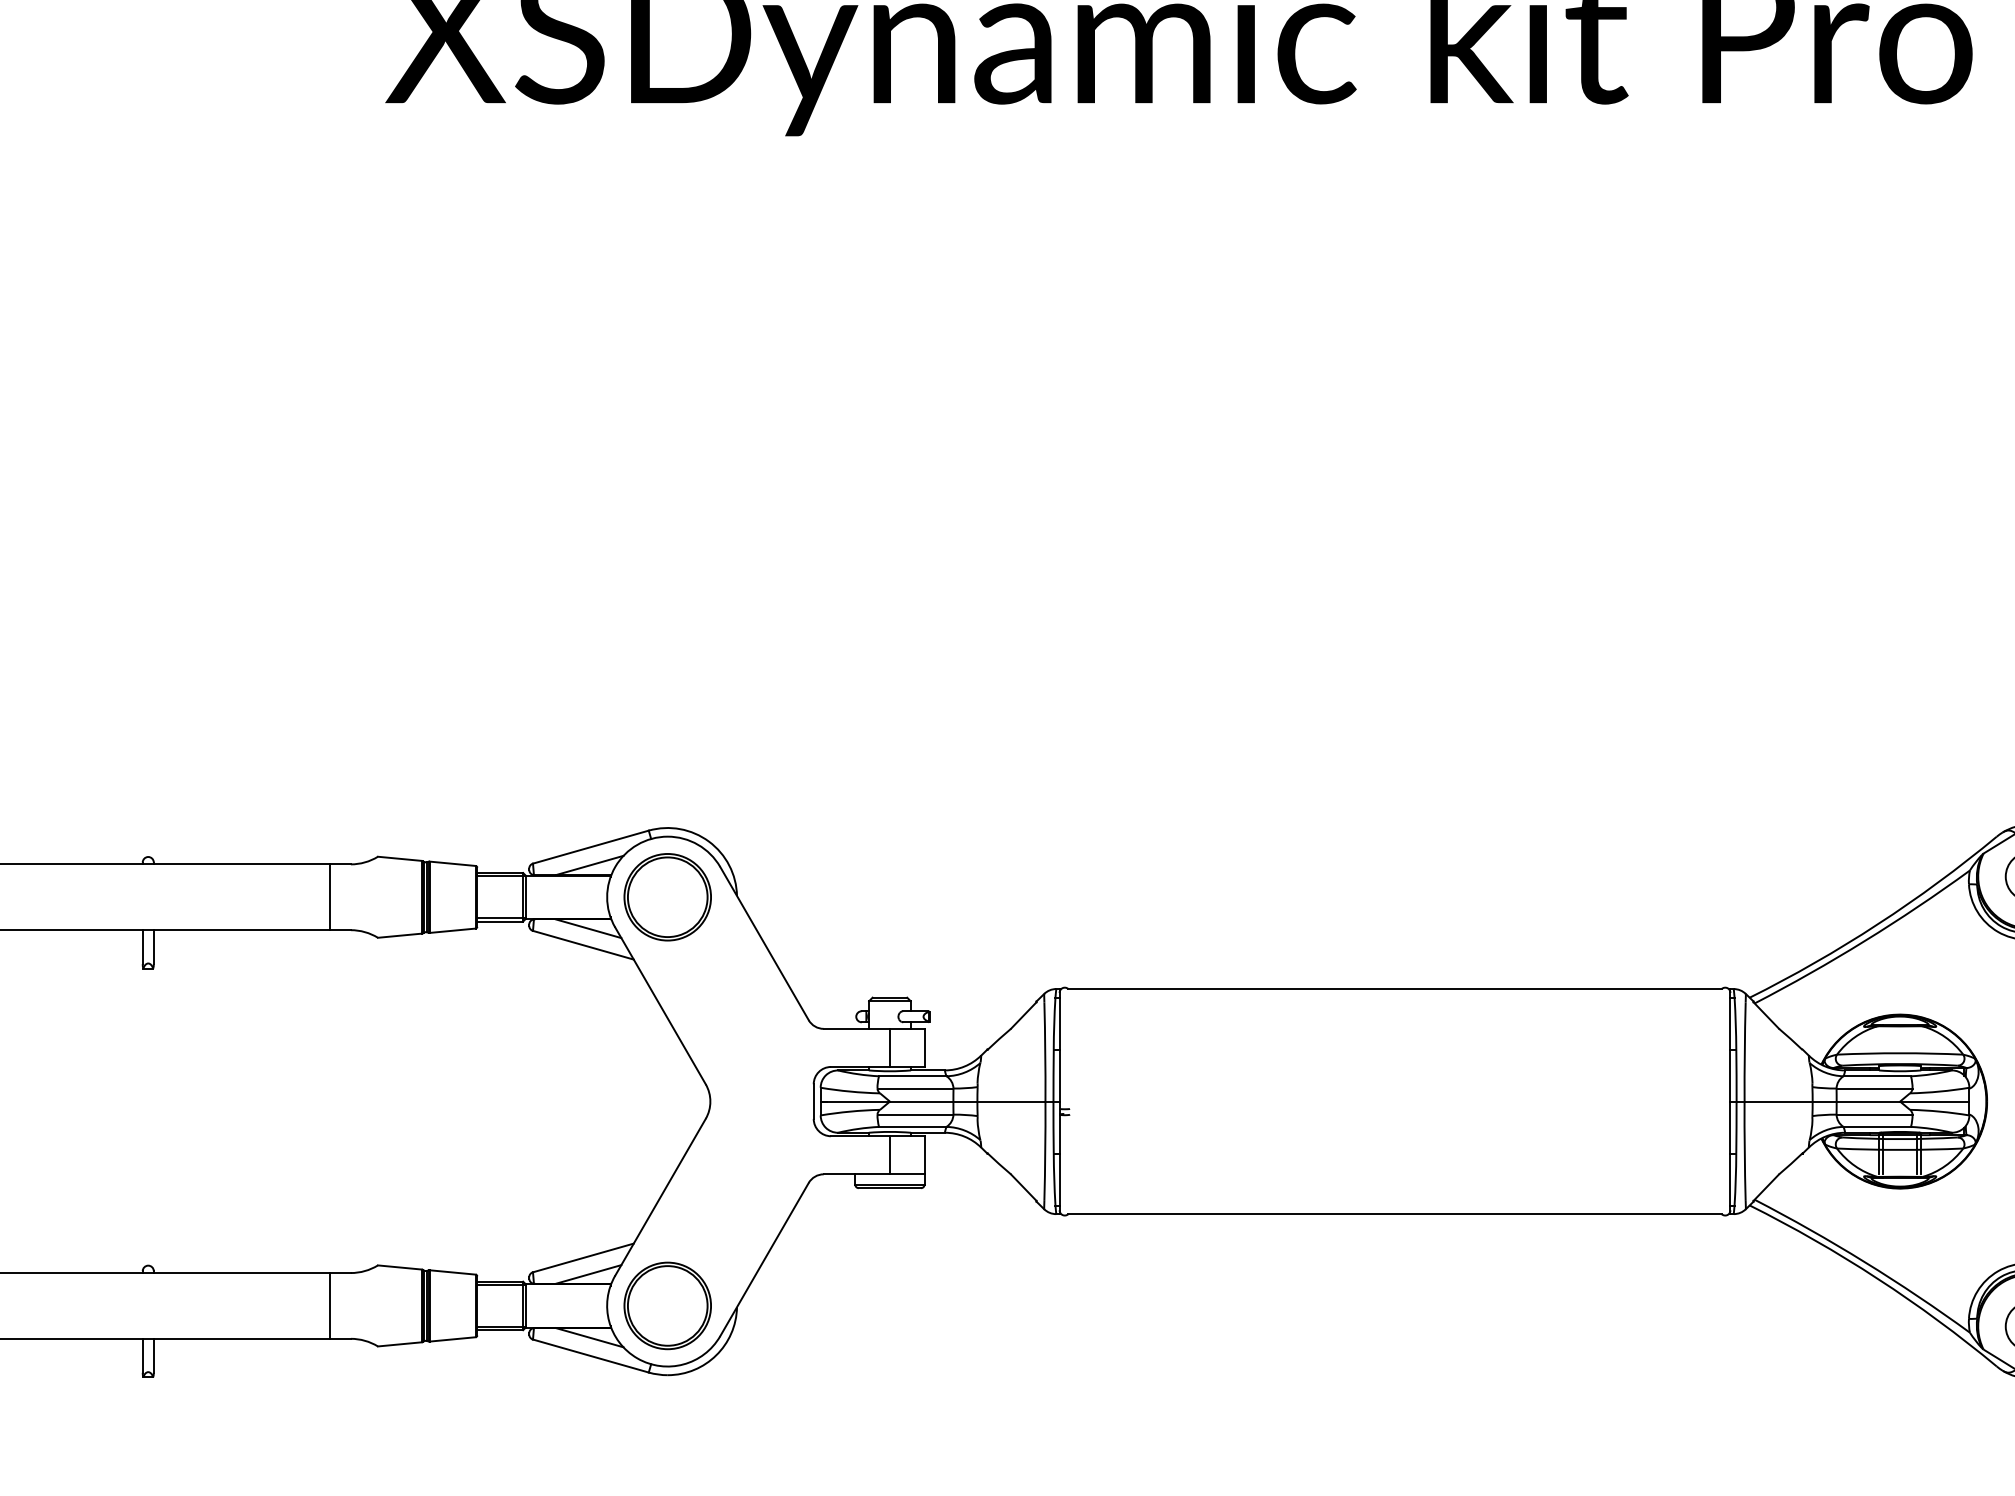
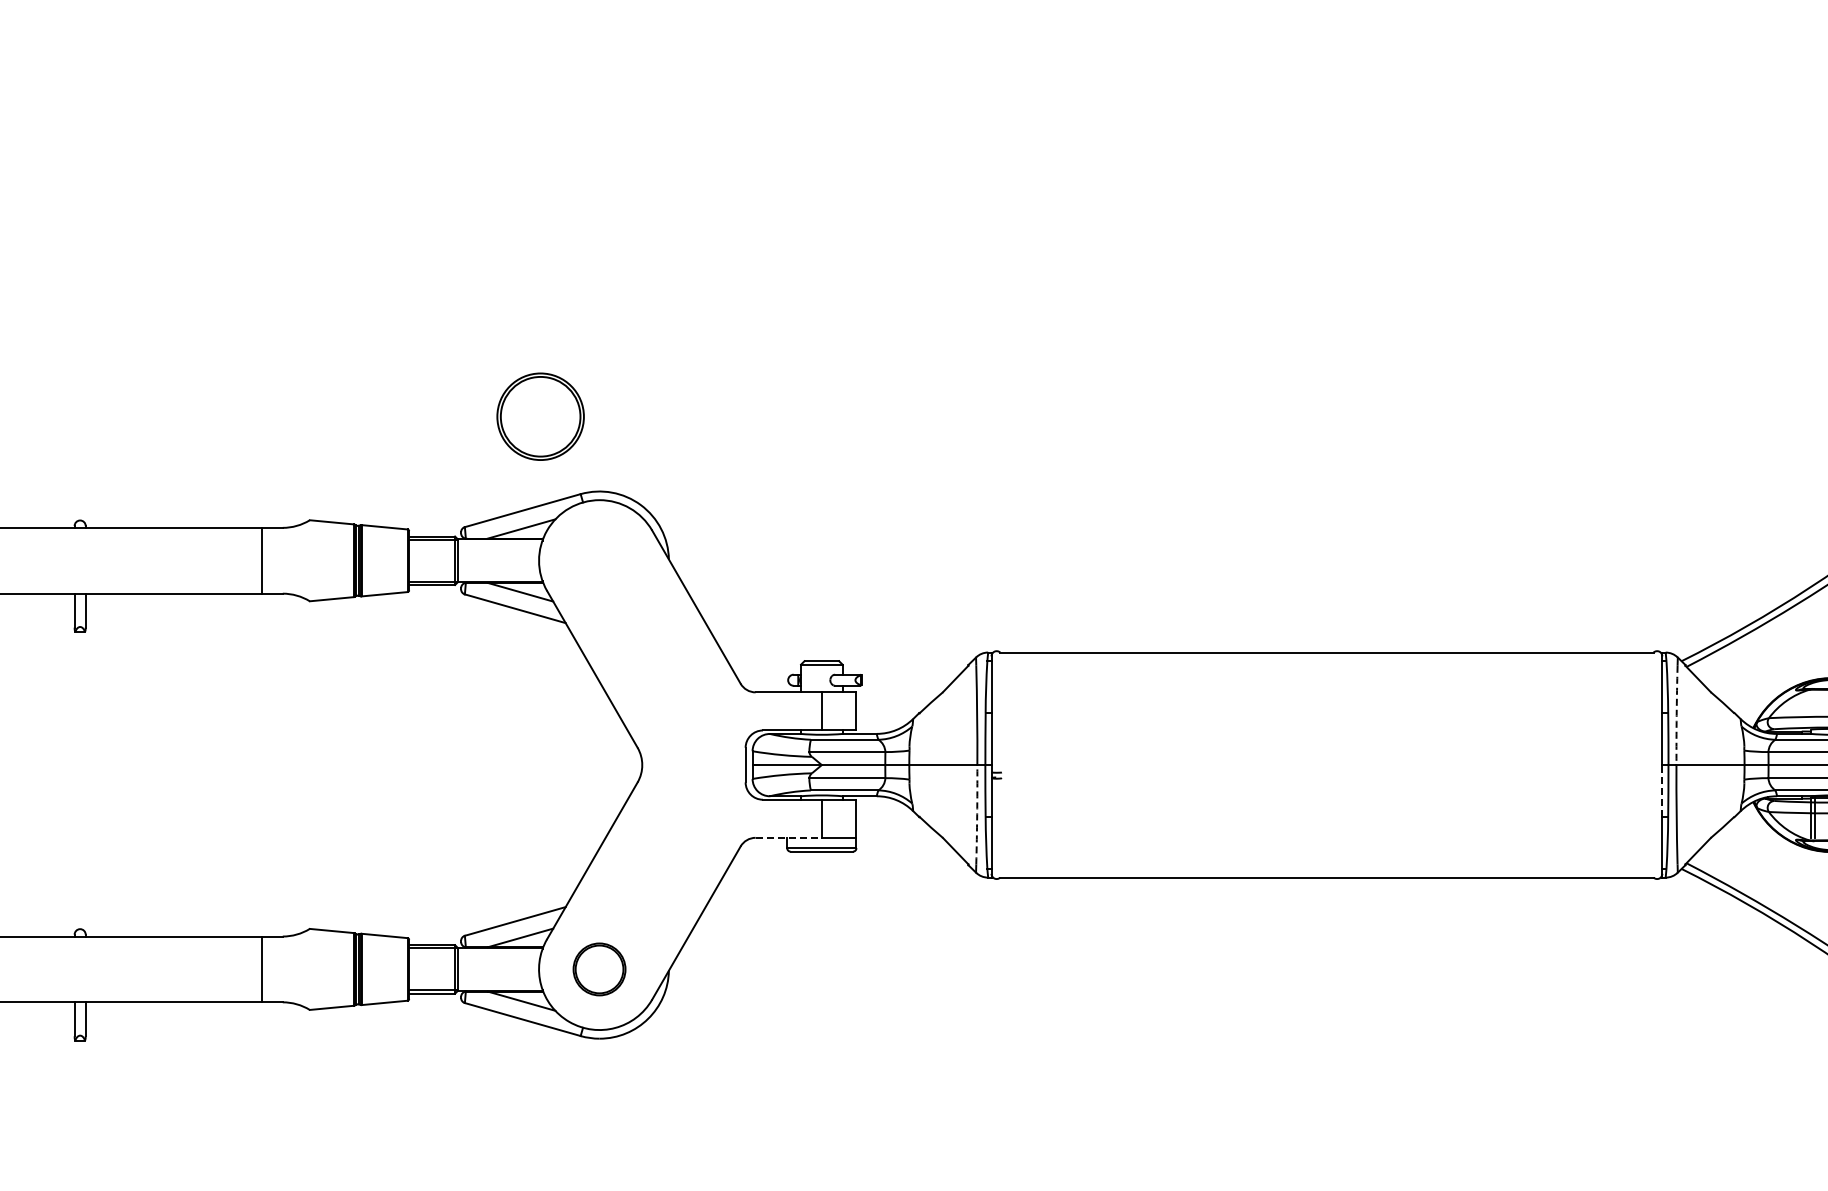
part: (667, 897) -> (540, 417), moved
arc: (1744, 1051) -> (1676, 715), solid -> dashed
line: (1730, 1127) -> (1662, 791), solid -> dashed
arc: (1045, 1151) -> (977, 815), solid -> dashed
line: (857, 1174) -> (789, 838), solid -> dashed
part: (667, 1305) -> (599, 969), size x0.6

